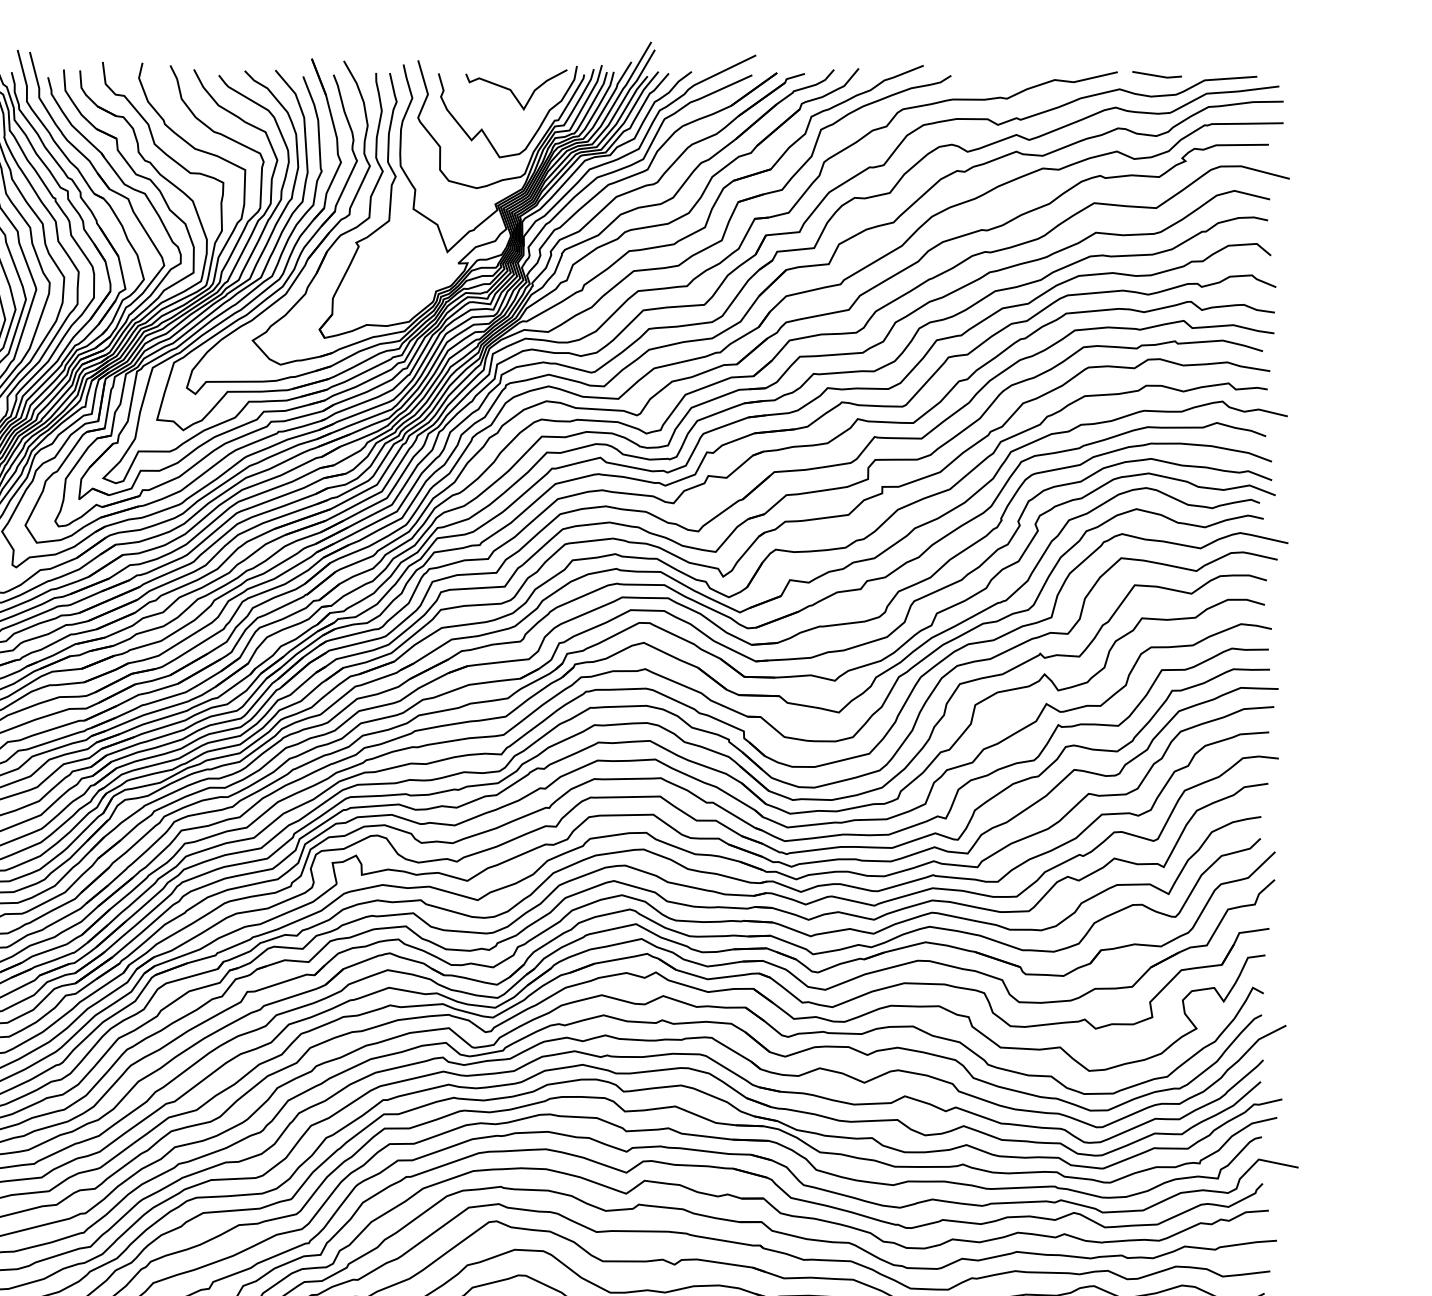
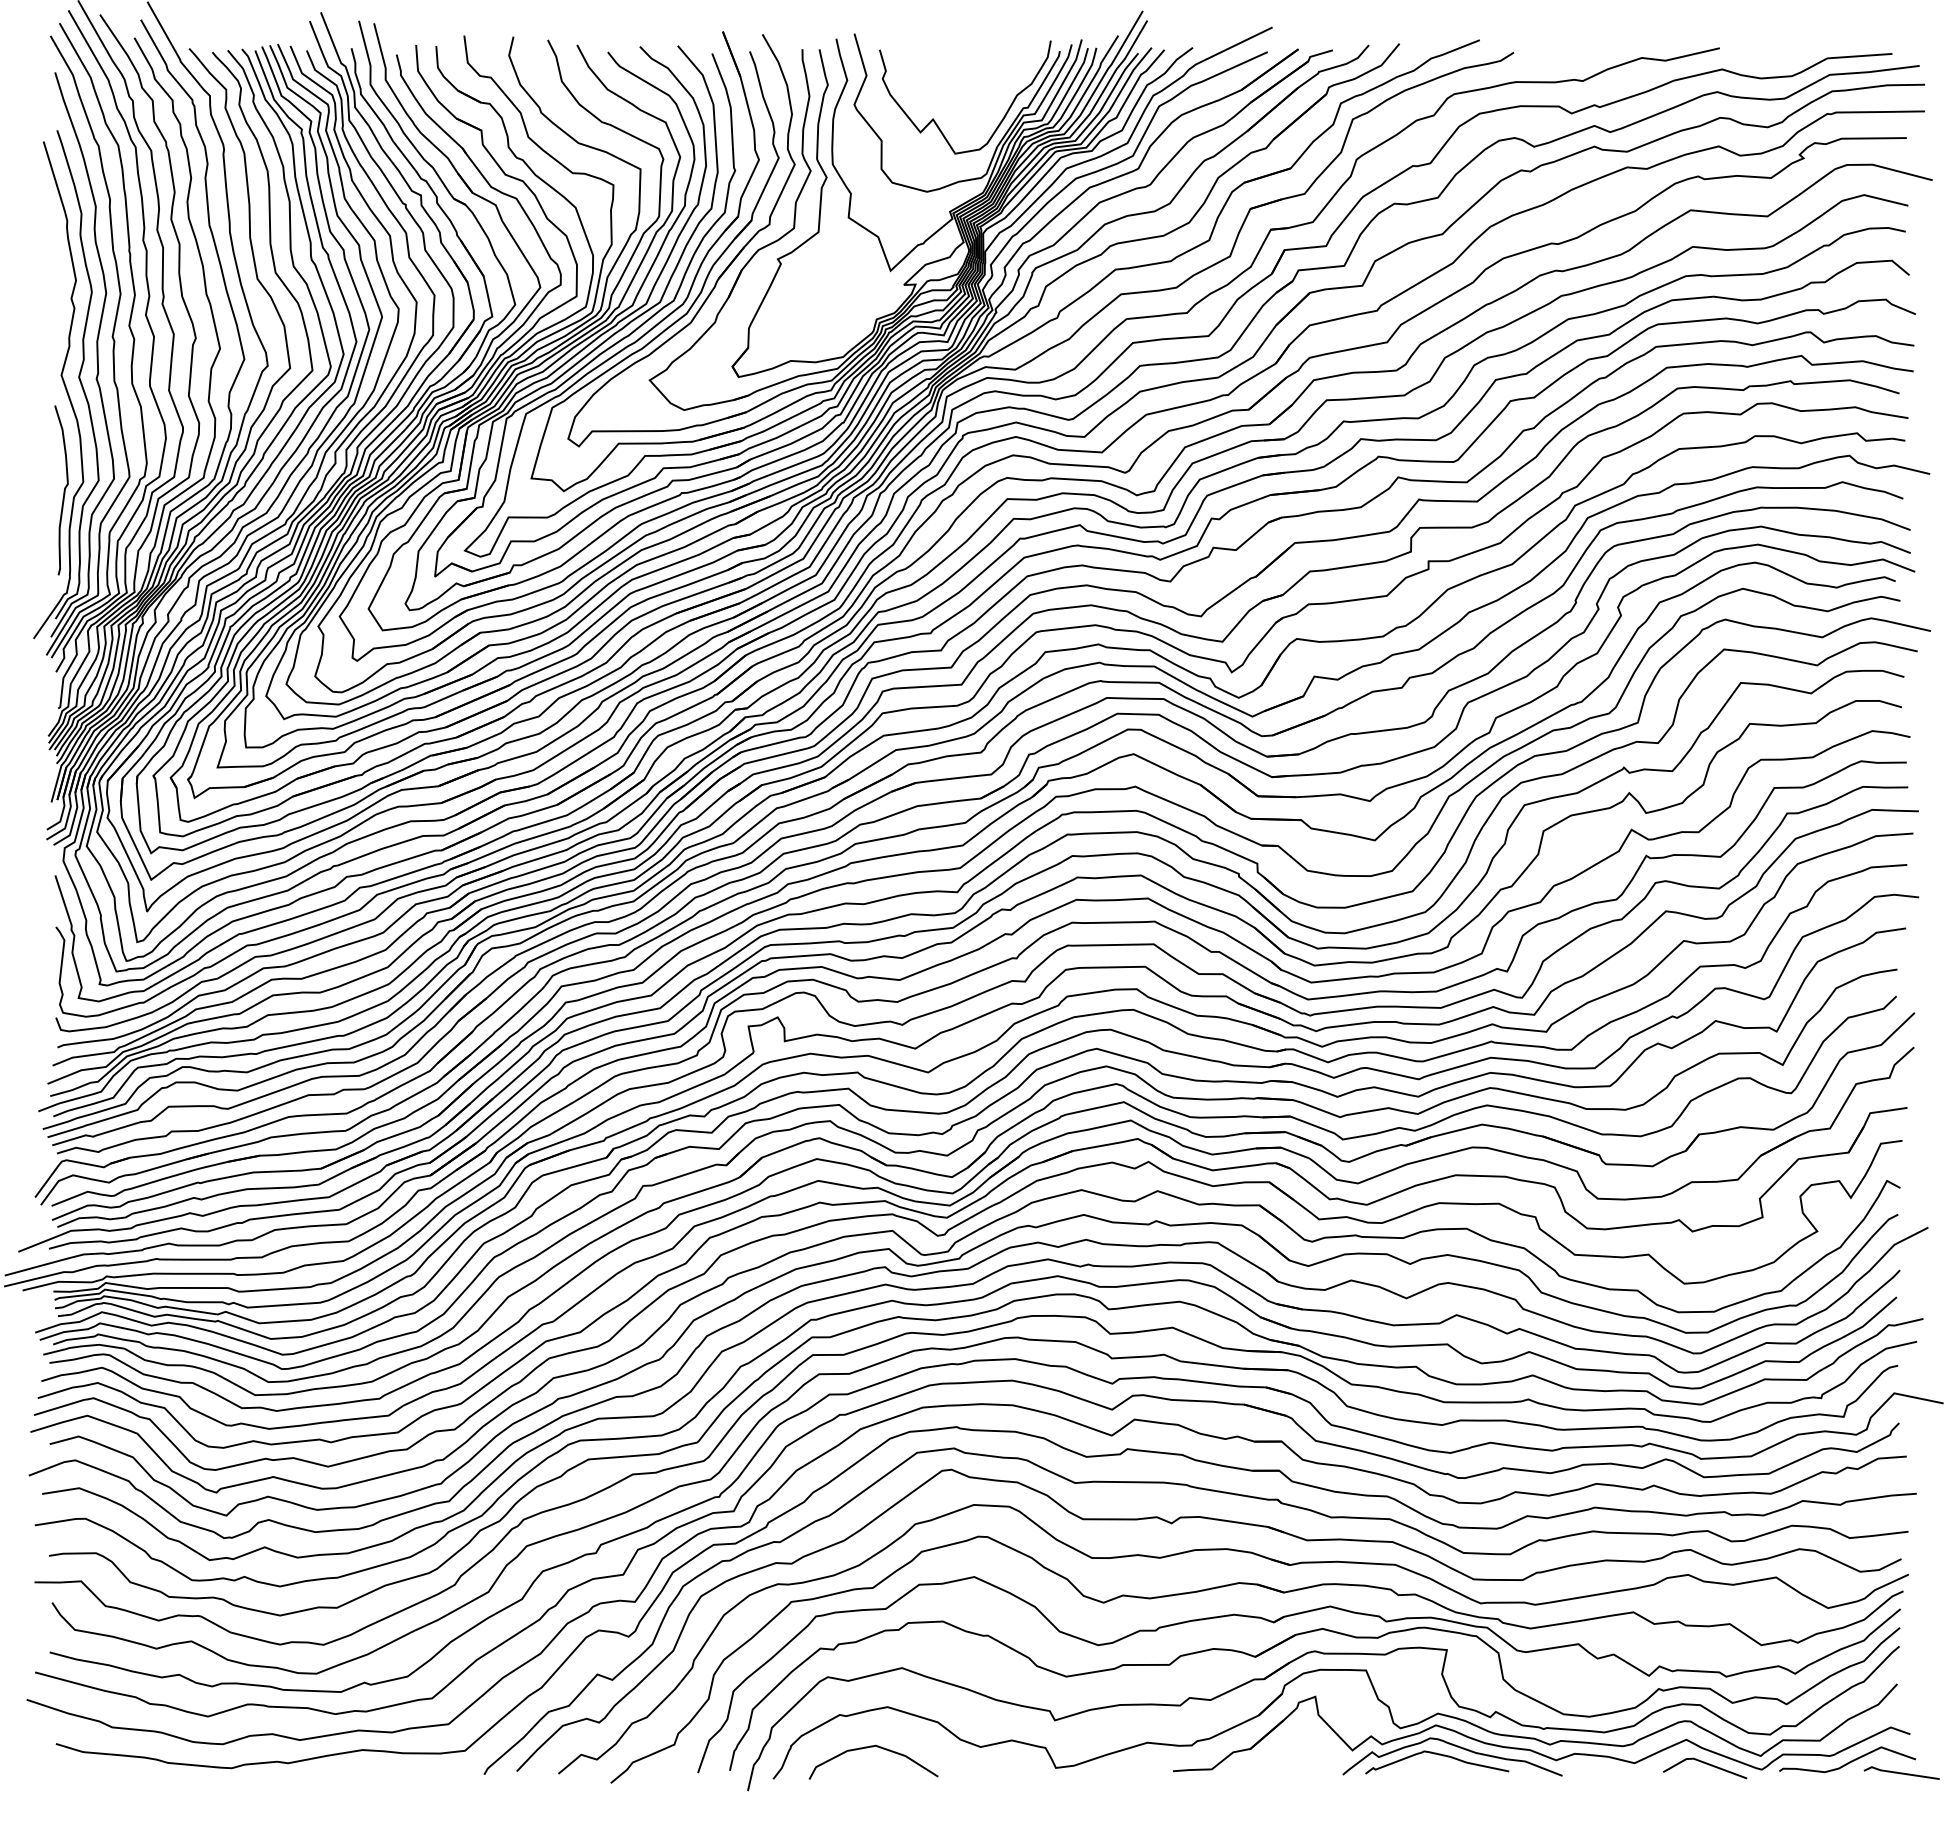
line: (1156, 74) -> (1767, 51), removed
curve: (512, 91) -> (971, 72), removed

